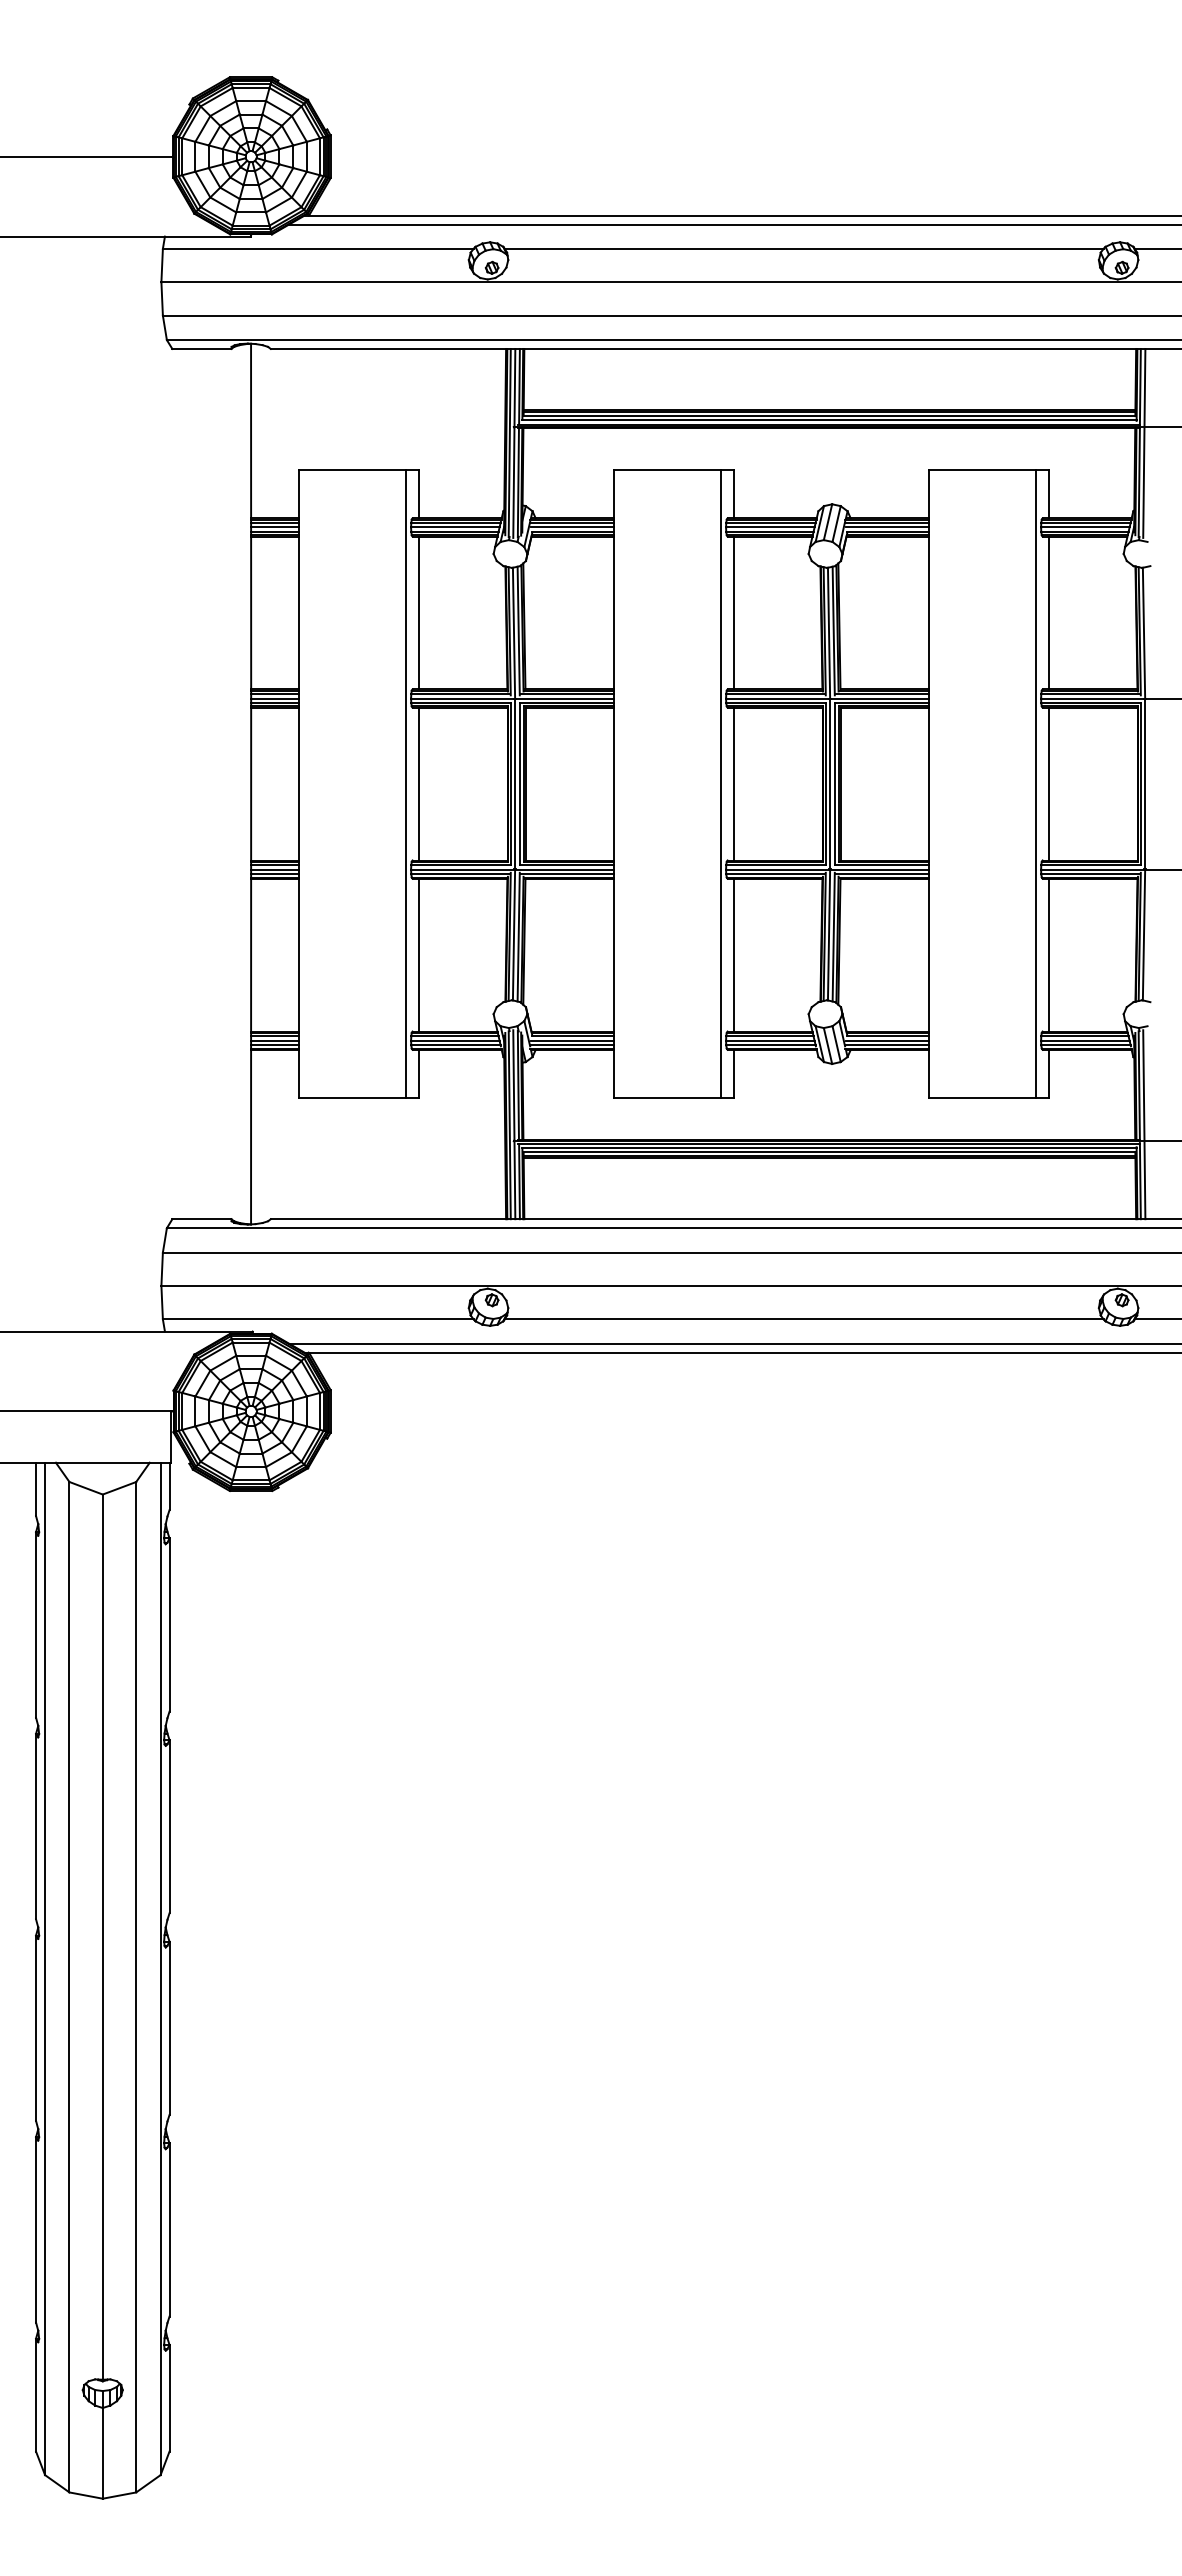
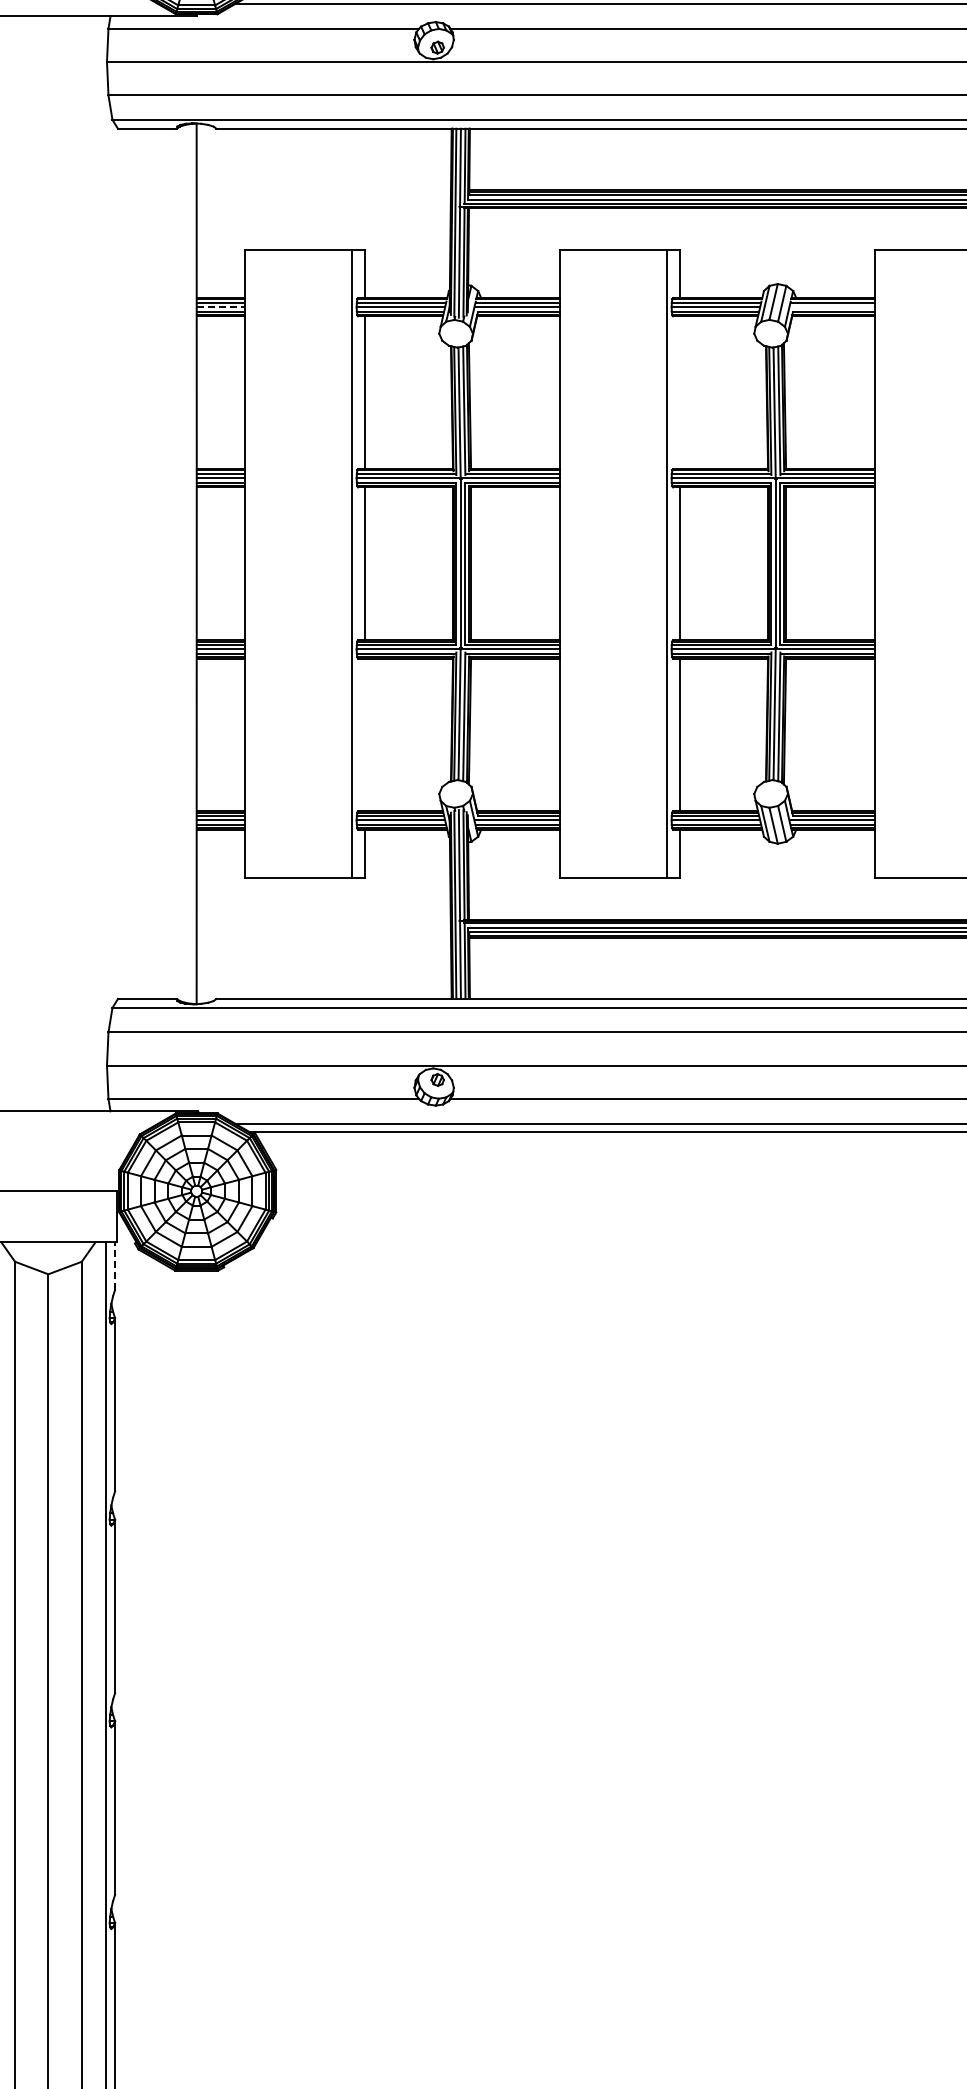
line: (275, 527) -> (221, 307), solid -> dashed
line: (887, 527) -> (833, 307), removed
line: (734, 612) -> (680, 392), removed
line: (419, 954) -> (365, 734), removed
line: (169, 1486) -> (115, 1266), solid -> dashed

